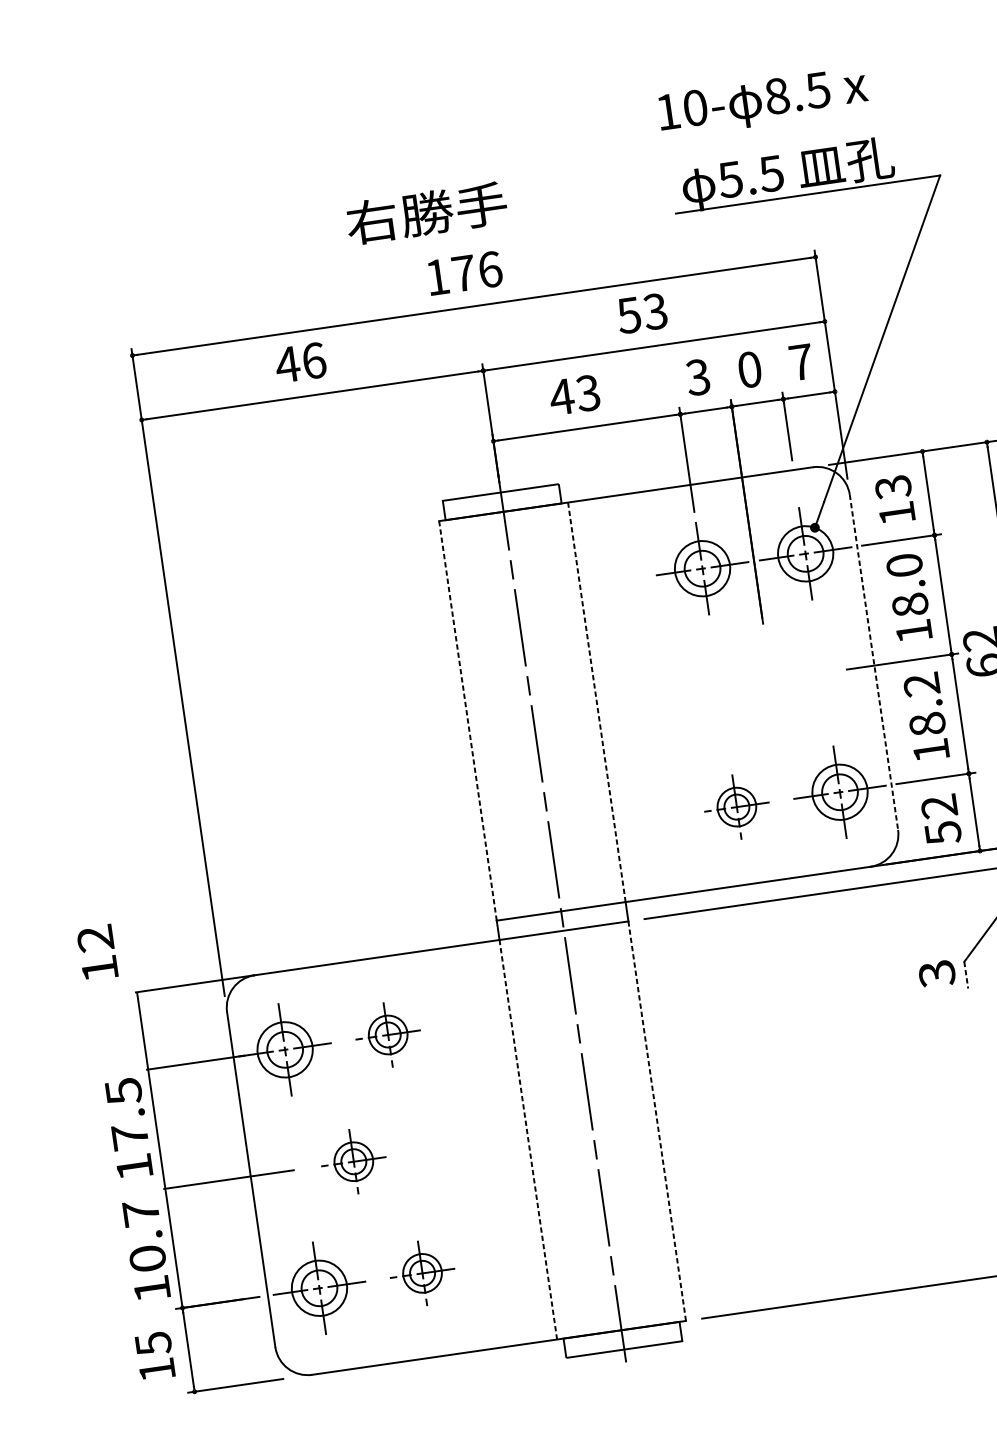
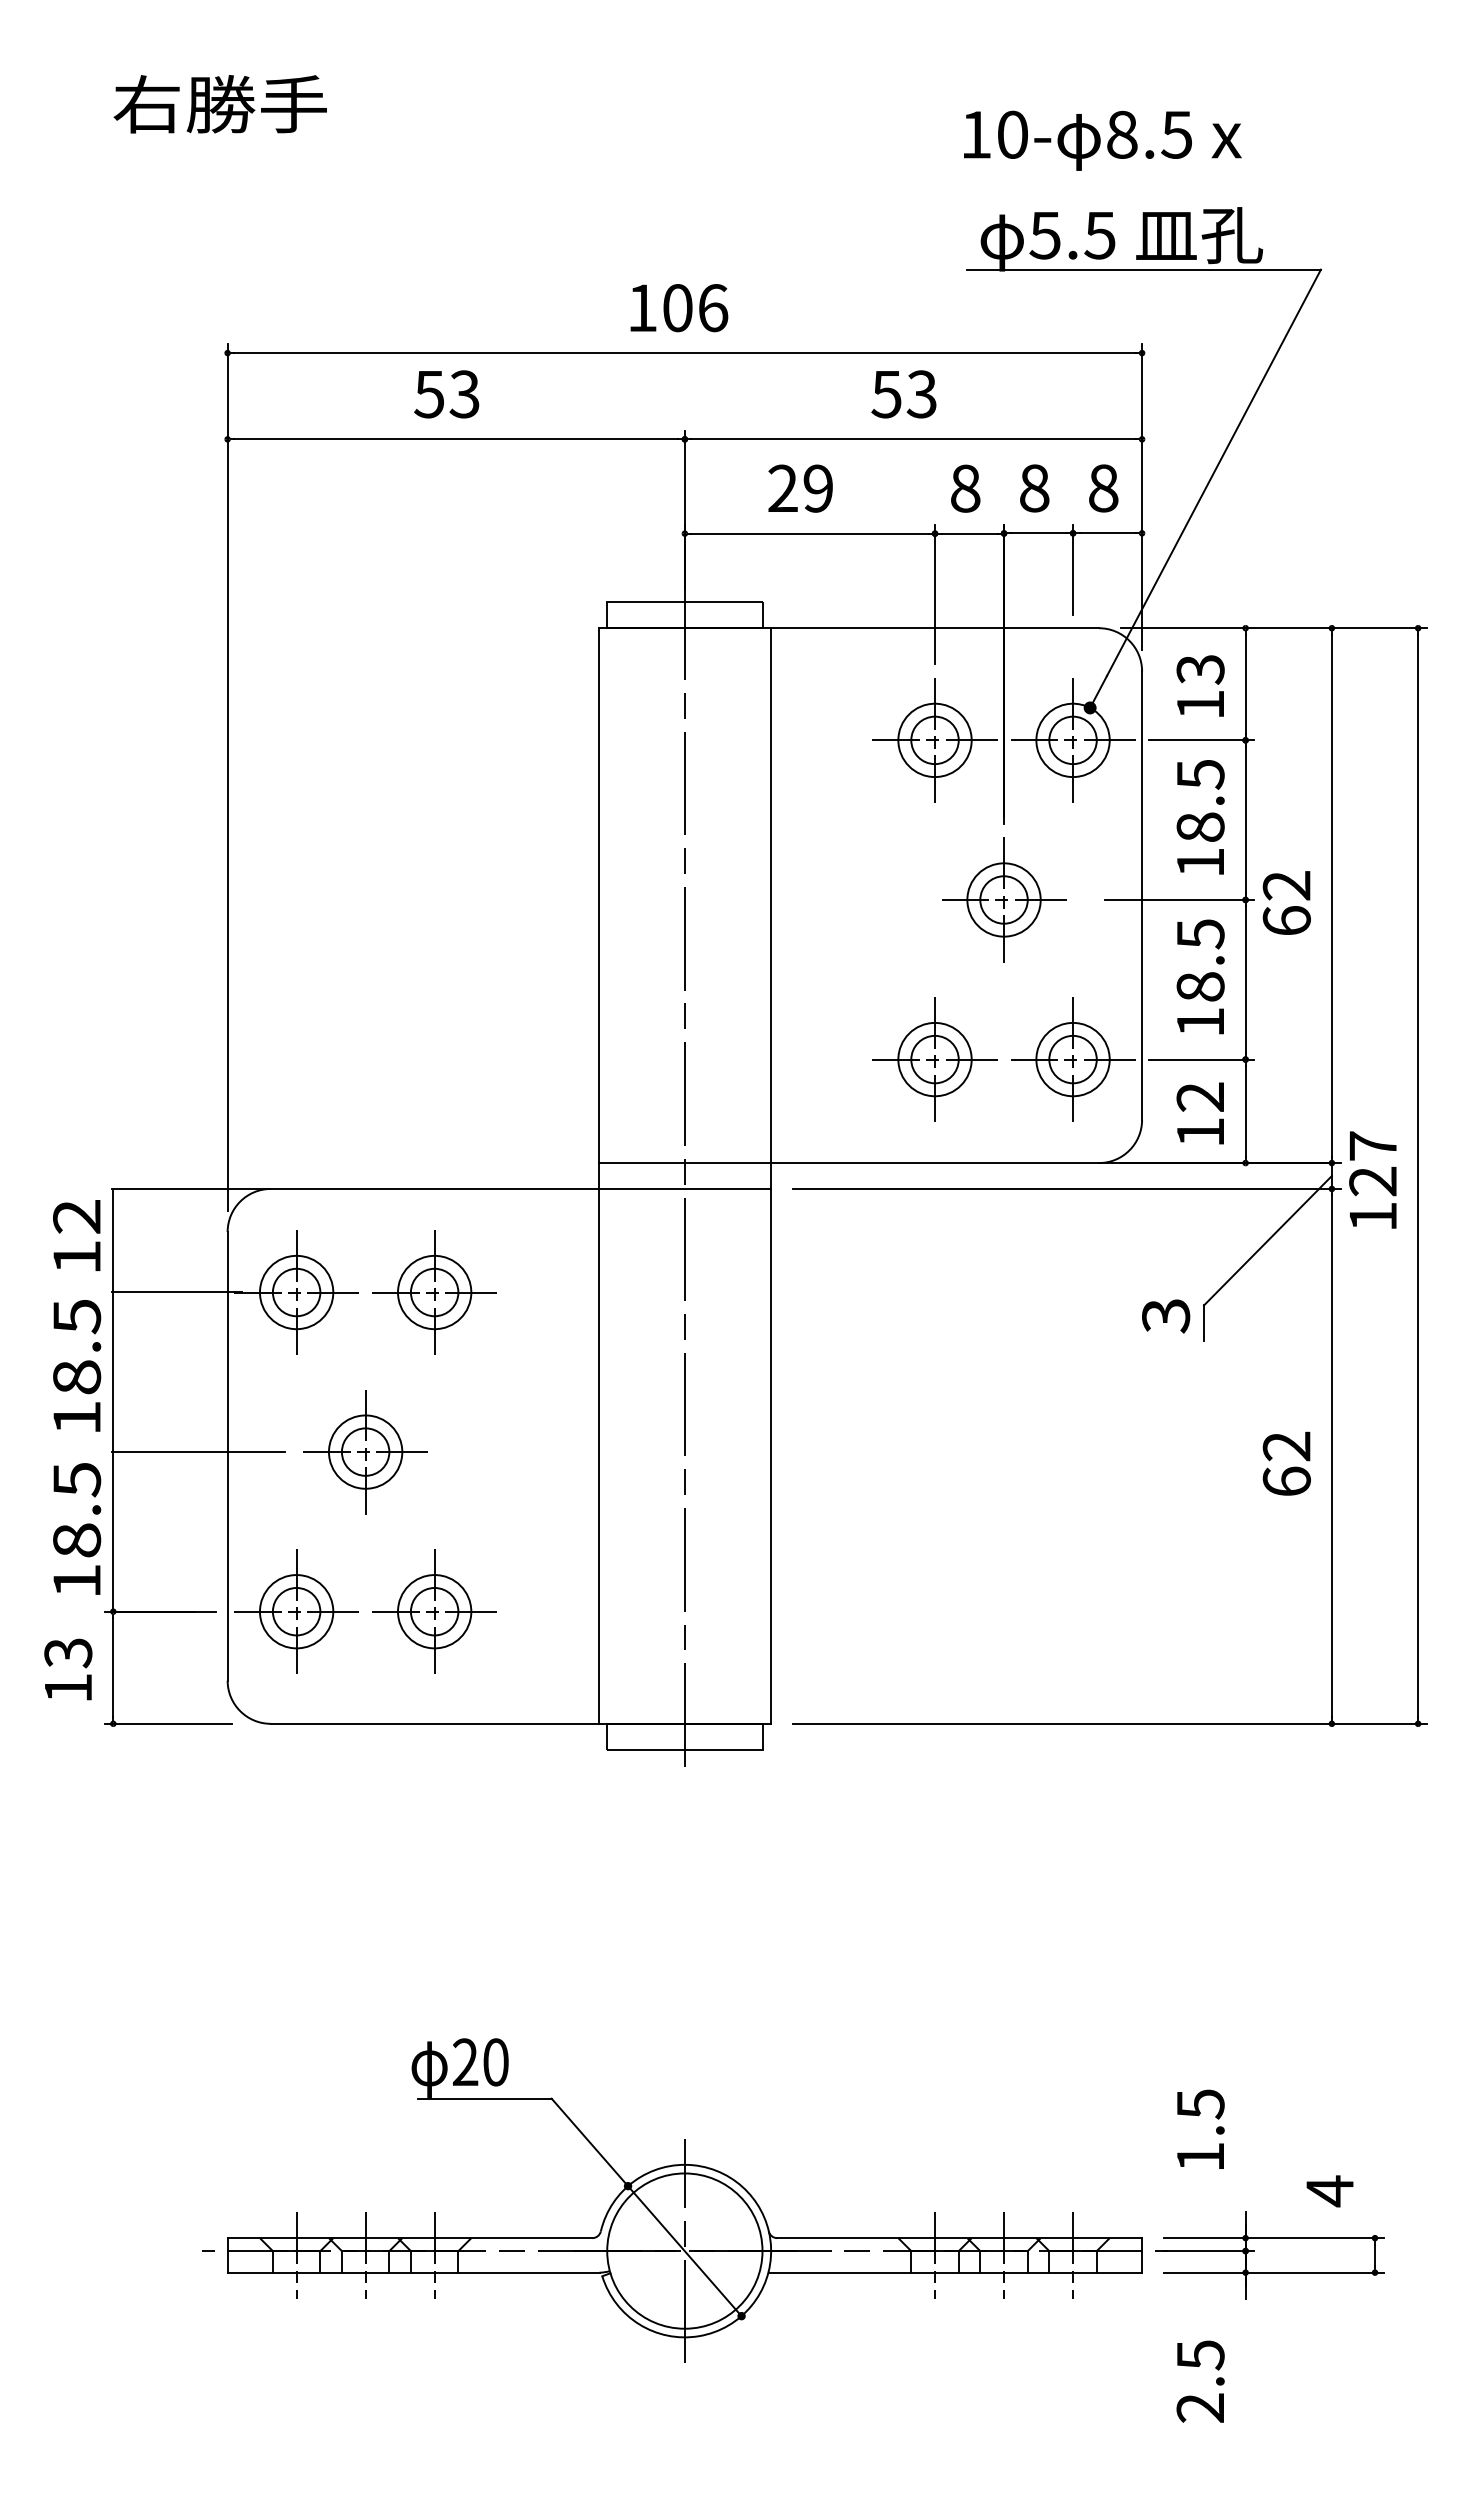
text: (426, 213) -> (219, 104), moved
text: (463, 273) -> (677, 308), 176 -> 106
text: (300, 362) -> (446, 394), 46 -> 53
text: (801, 362) -> (1103, 488), 7 -> 8
text: (749, 369) -> (1034, 488), 0 -> 8
text: (698, 377) -> (965, 488), 3 -> 8
text: (574, 395) -> (799, 488), 43 -> 29
text: (904, 565) -> (1200, 774), 18.0 -> 18.5
line: (874, 662) -> (1142, 896), dashed -> solid
part: (771, 680) -> (1004, 899), added
text: (921, 685) -> (1200, 934), 18.2 -> 18.5
line: (597, 702) -> (771, 896), dashed -> solid
line: (467, 721) -> (598, 896), dashed -> solid
part: (736, 807) -> (934, 1059), size x1.43
text: (943, 833) -> (1200, 1132), 52 -> 12
text: (97, 952) -> (76, 1235), moved
line: (966, 975) -> (1204, 1323), dashed -> solid
part: (388, 1035) -> (434, 1292), size x1.43
line: (657, 1120) -> (771, 1455), dashed -> solid
text: (130, 1136) -> (77, 1377), 17.5 -> 18.5
line: (528, 1139) -> (598, 1455), dashed -> solid
part: (353, 1161) -> (365, 1452), size x1.43
text: (144, 1235) -> (77, 1509), 10.7 -> 18.5
part: (422, 1273) -> (434, 1611), size x1.43
text: (152, 1344) -> (67, 1653), 15 -> 13

